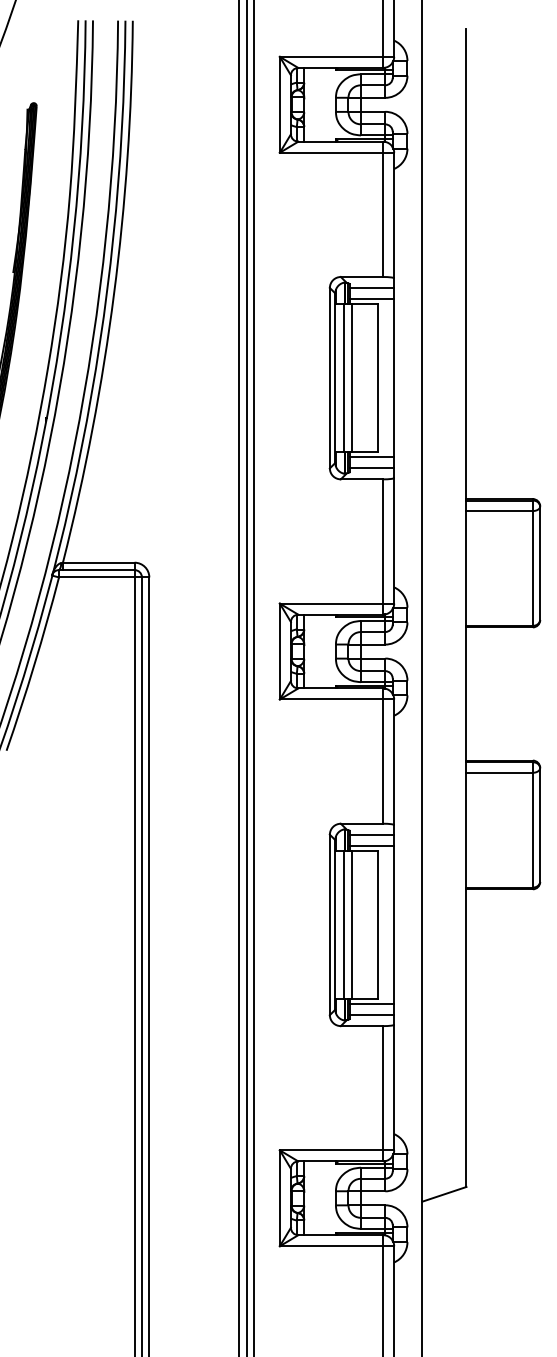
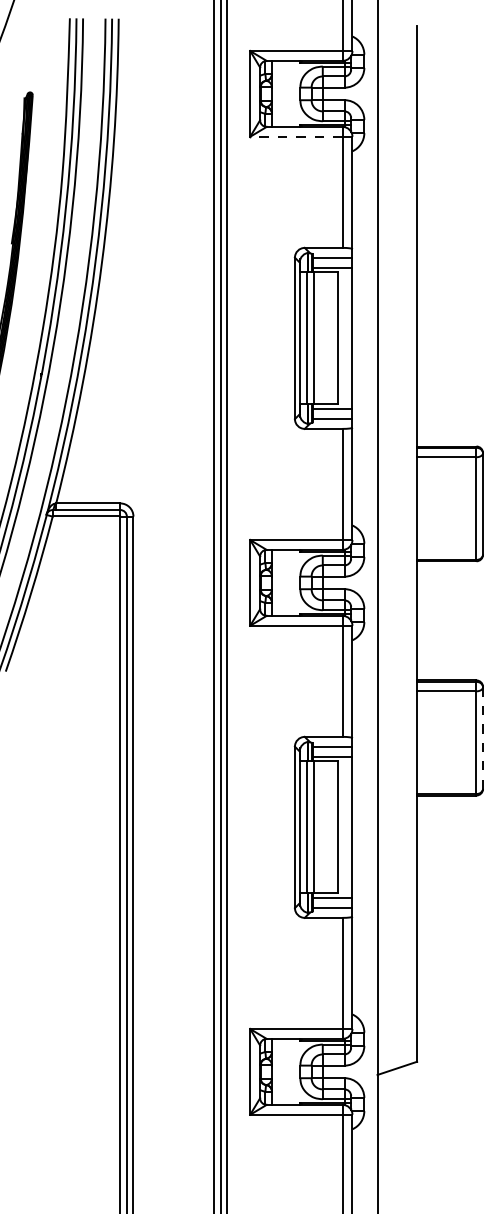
line: (330, 152) -> (295, 136), solid -> dashed
line: (540, 824) -> (483, 737), solid -> dashed

